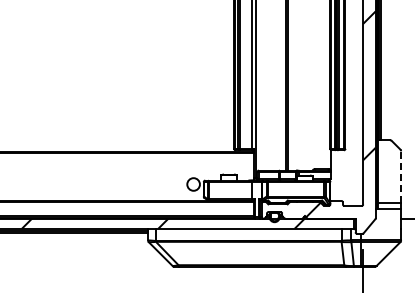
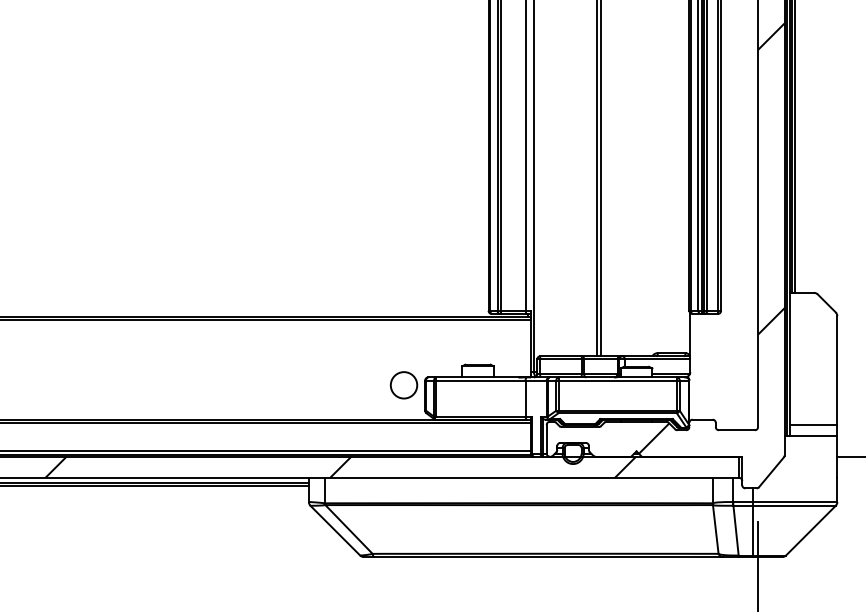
line: (401, 176) -> (838, 368), dashed -> solid

